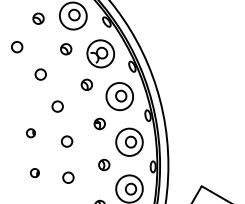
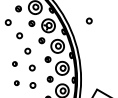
circle: (183, 42) -> (88, 20), added

